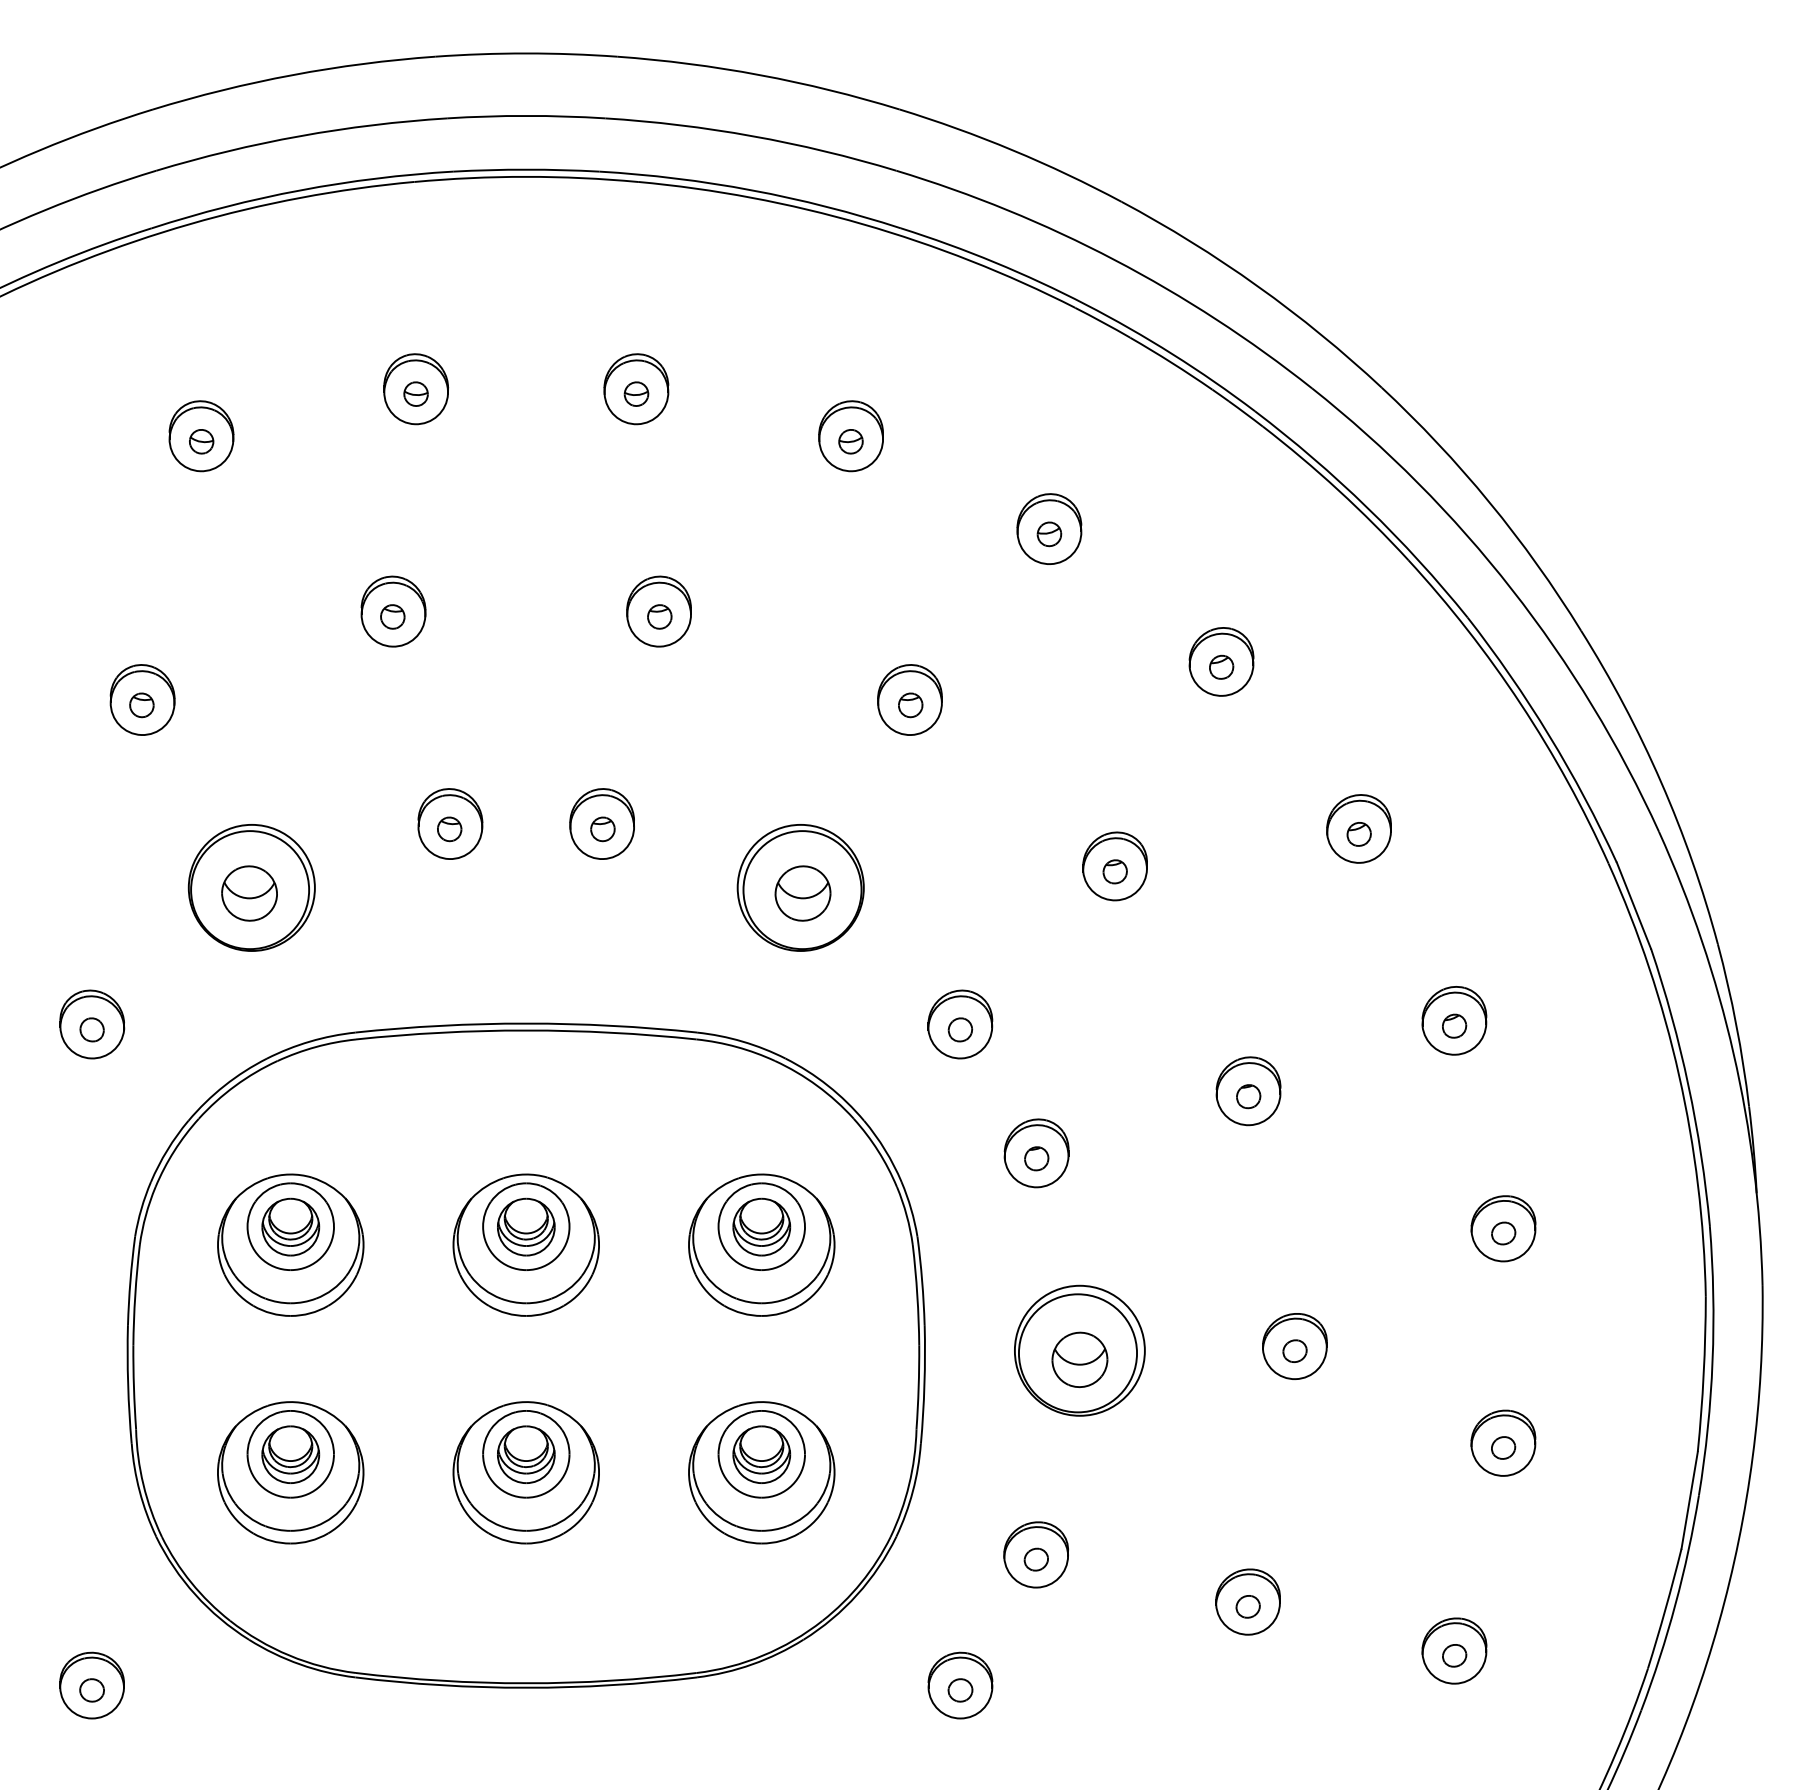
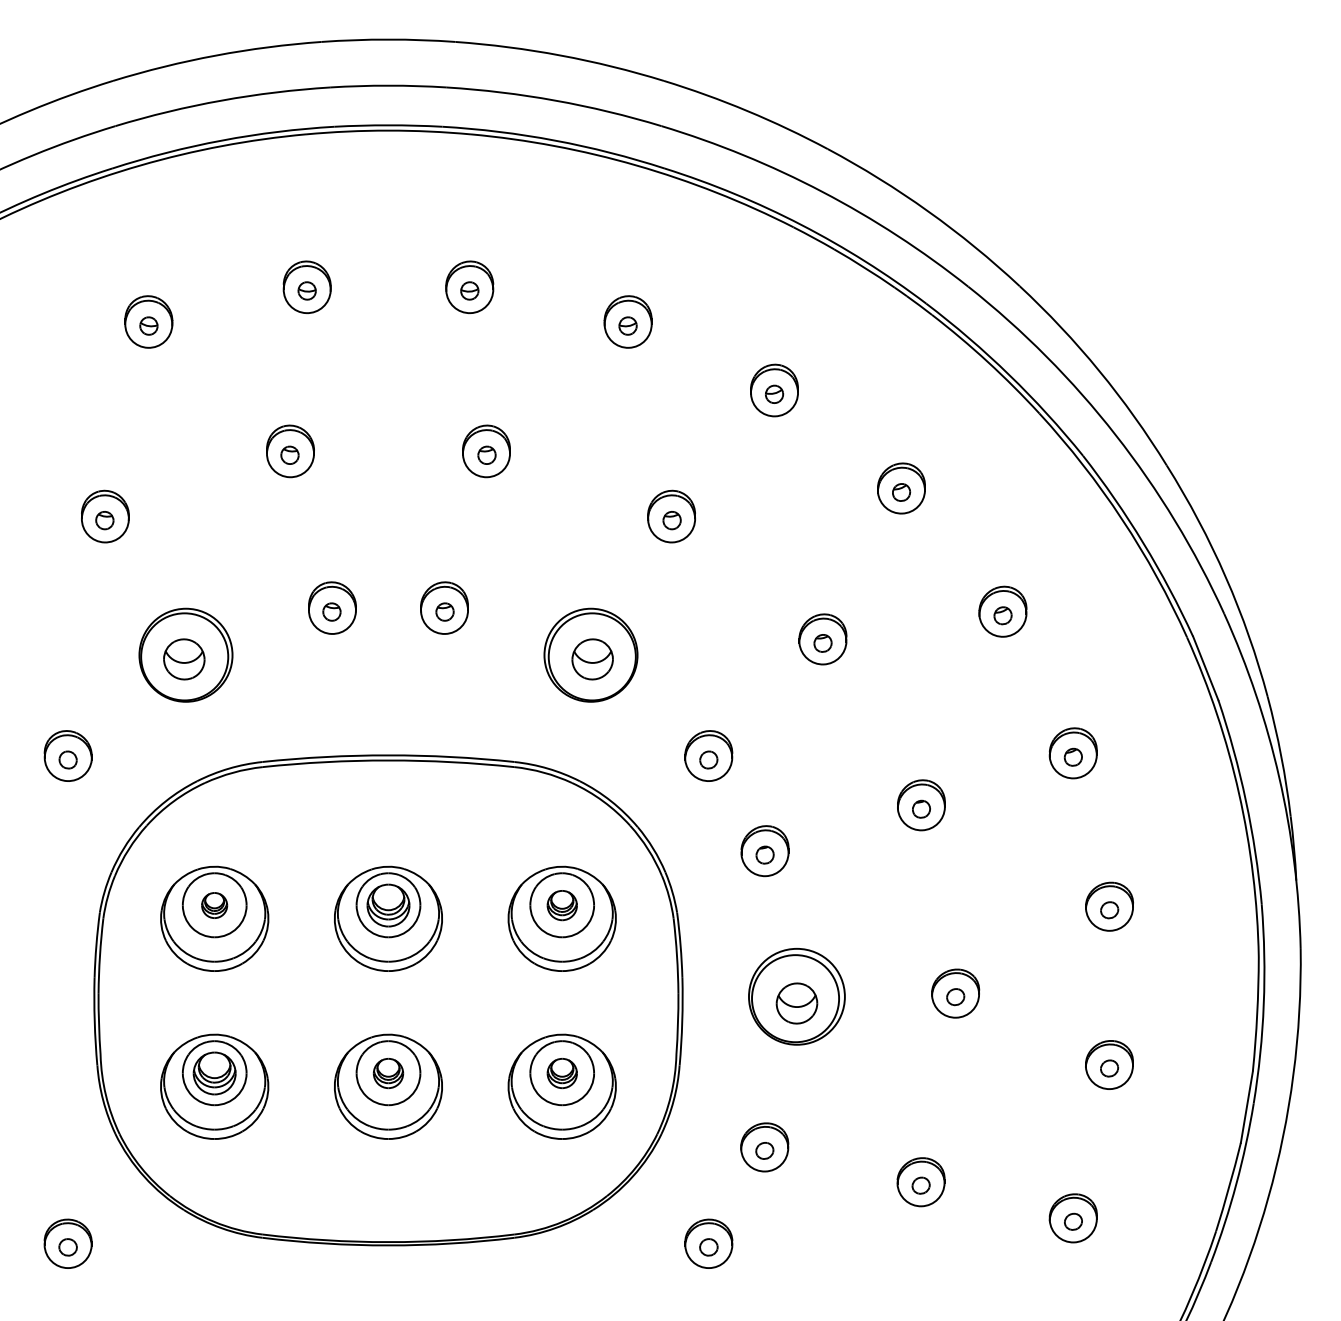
part: (290, 1227) -> (214, 905), size x0.6
part: (762, 1227) -> (562, 905), size x0.7
part: (526, 1454) -> (388, 1073), size x0.7
part: (762, 1454) -> (562, 1073), size x0.7

